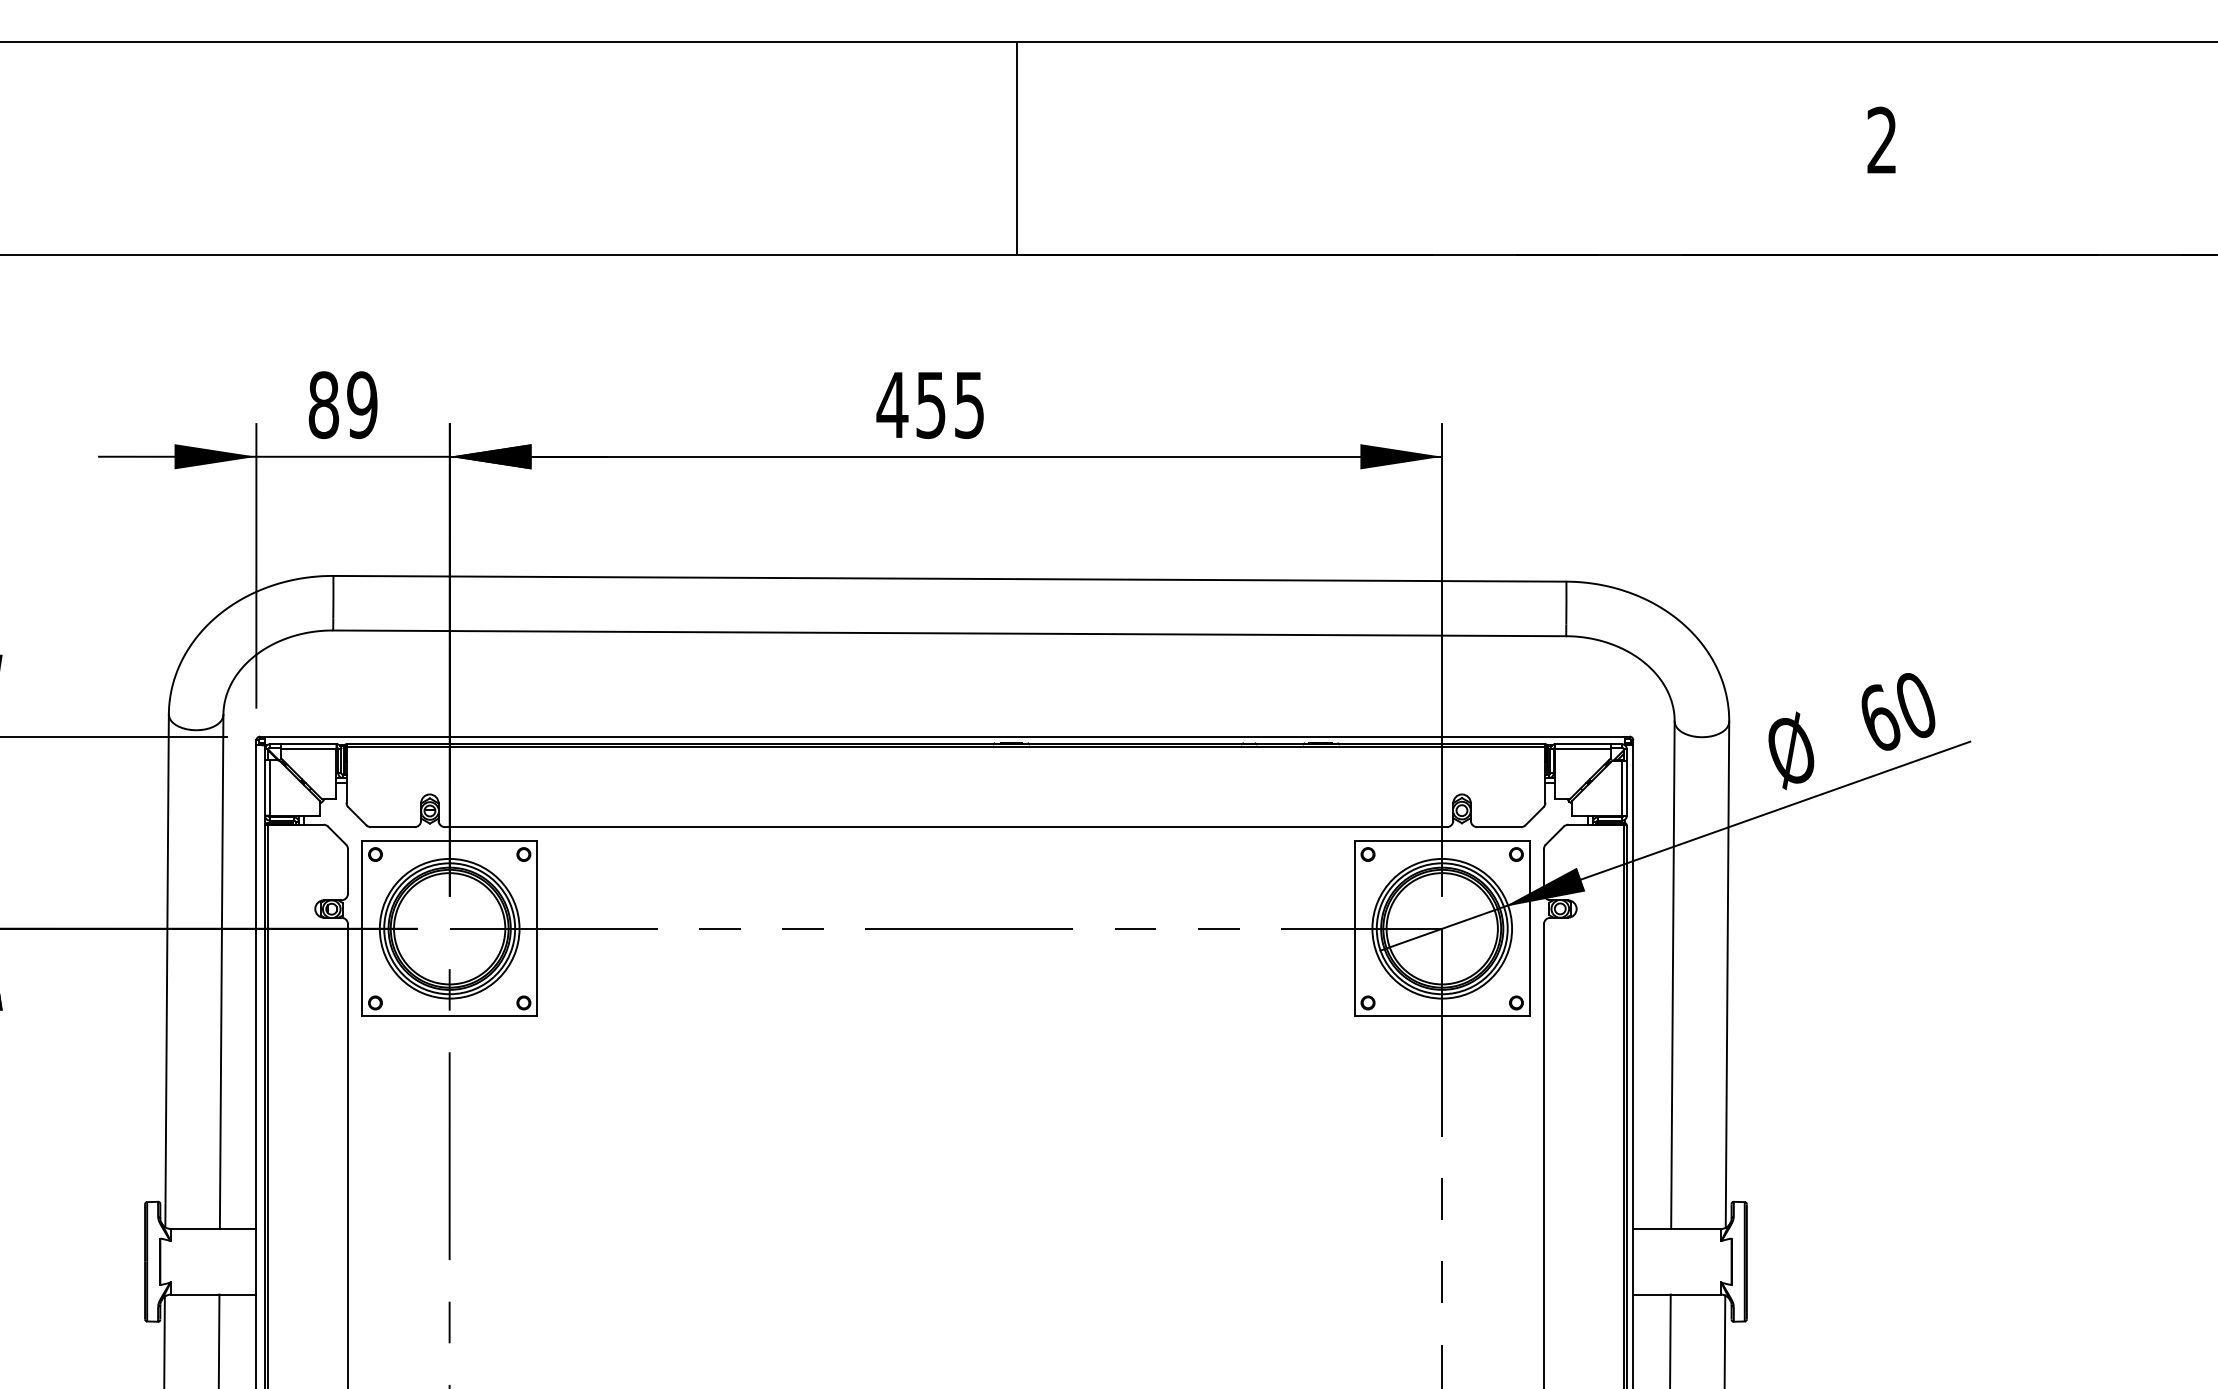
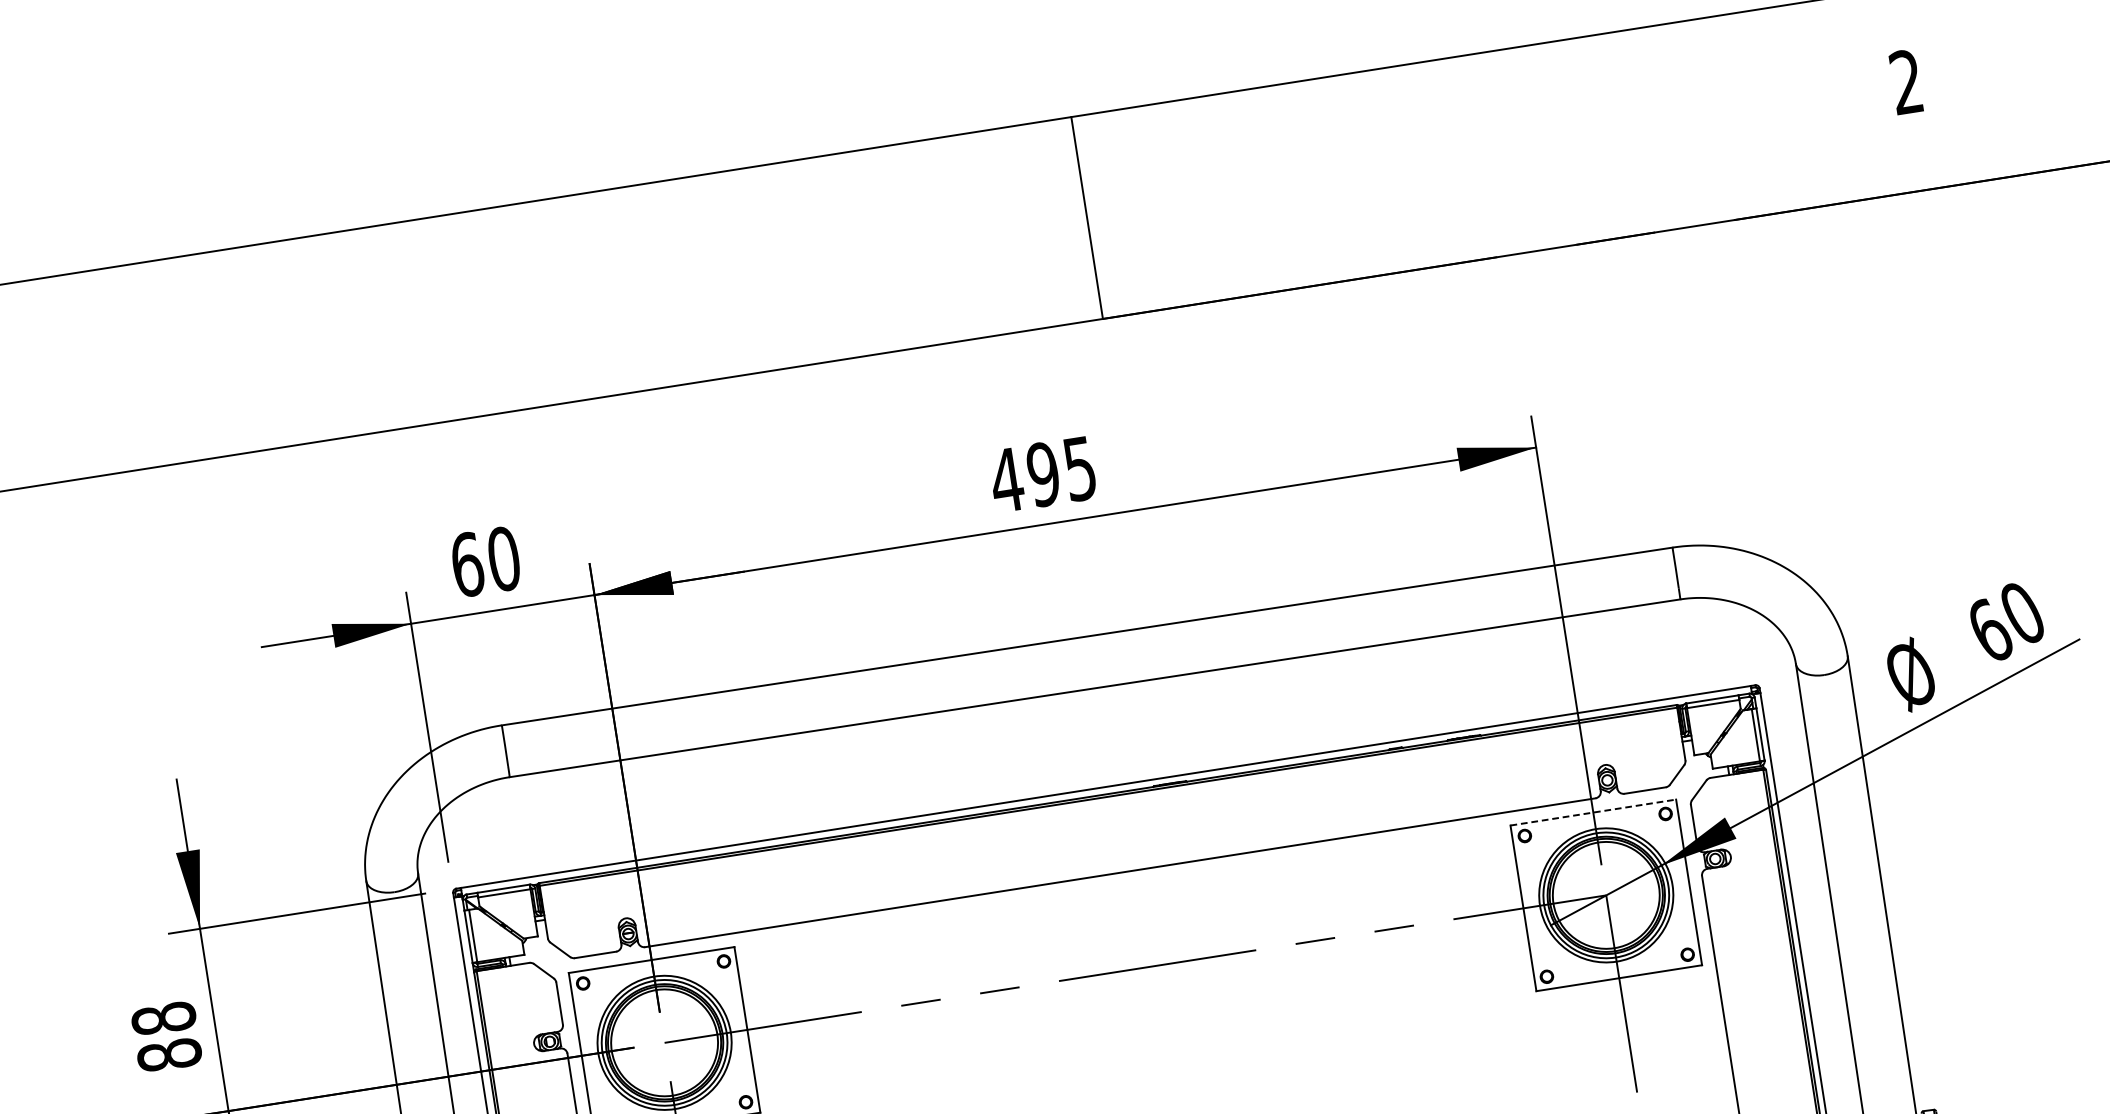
text: (930, 404) -> (1042, 474), 455 -> 495
text: (342, 405) -> (485, 562), 89 -> 60
line: (1442, 841) -> (1593, 812), solid -> dashed

